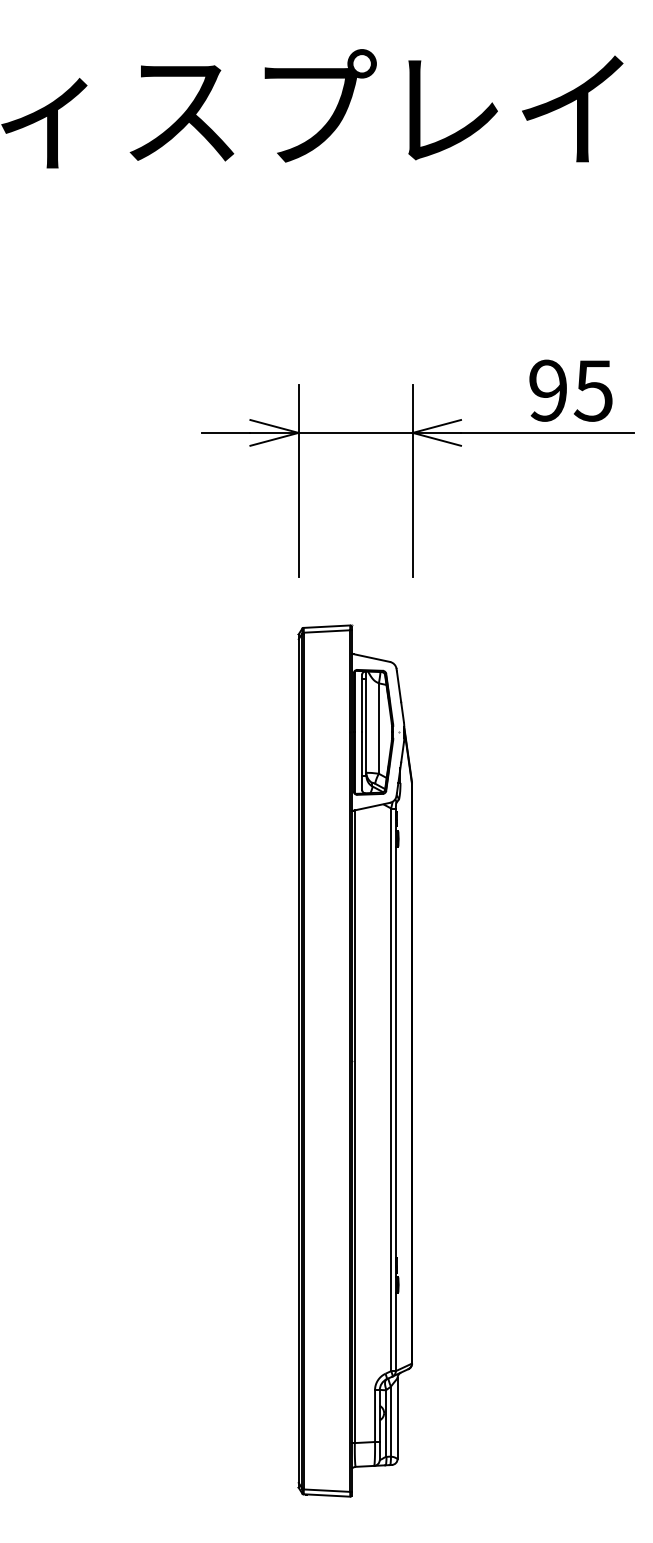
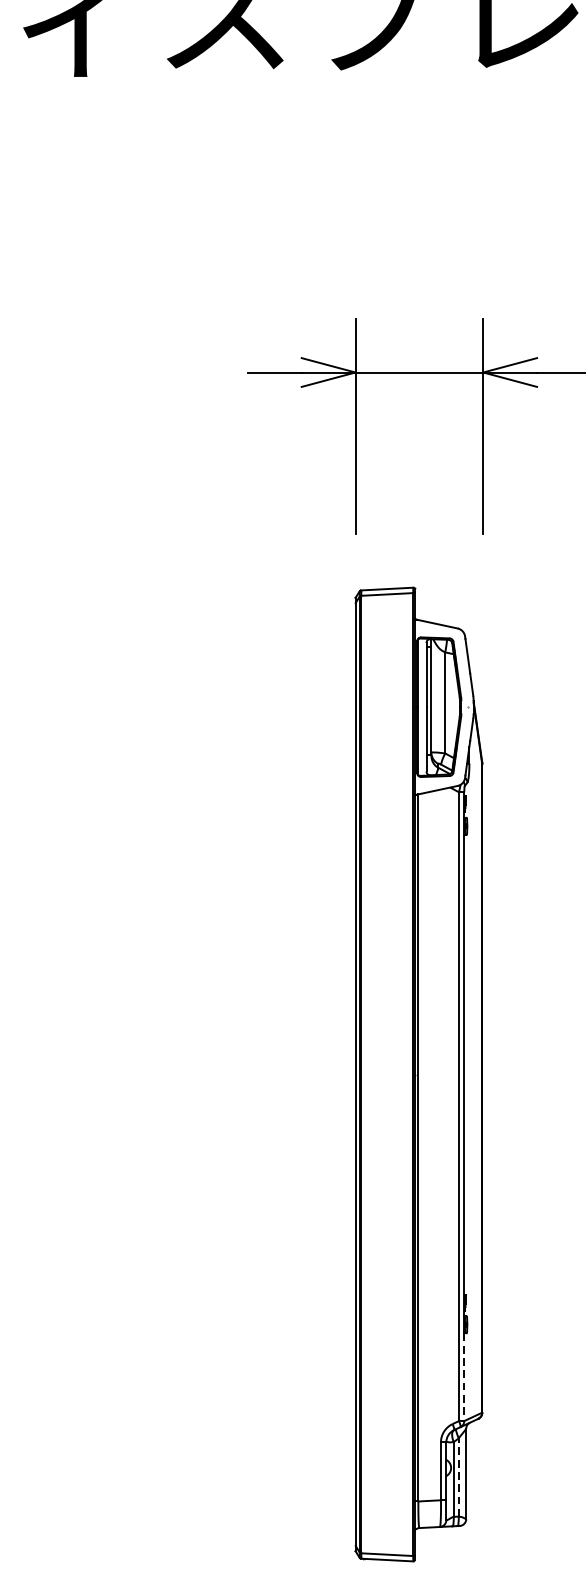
line: (395, 1332) -> (463, 1377), solid -> dashed
line: (390, 1421) -> (458, 1477), solid -> dashed

